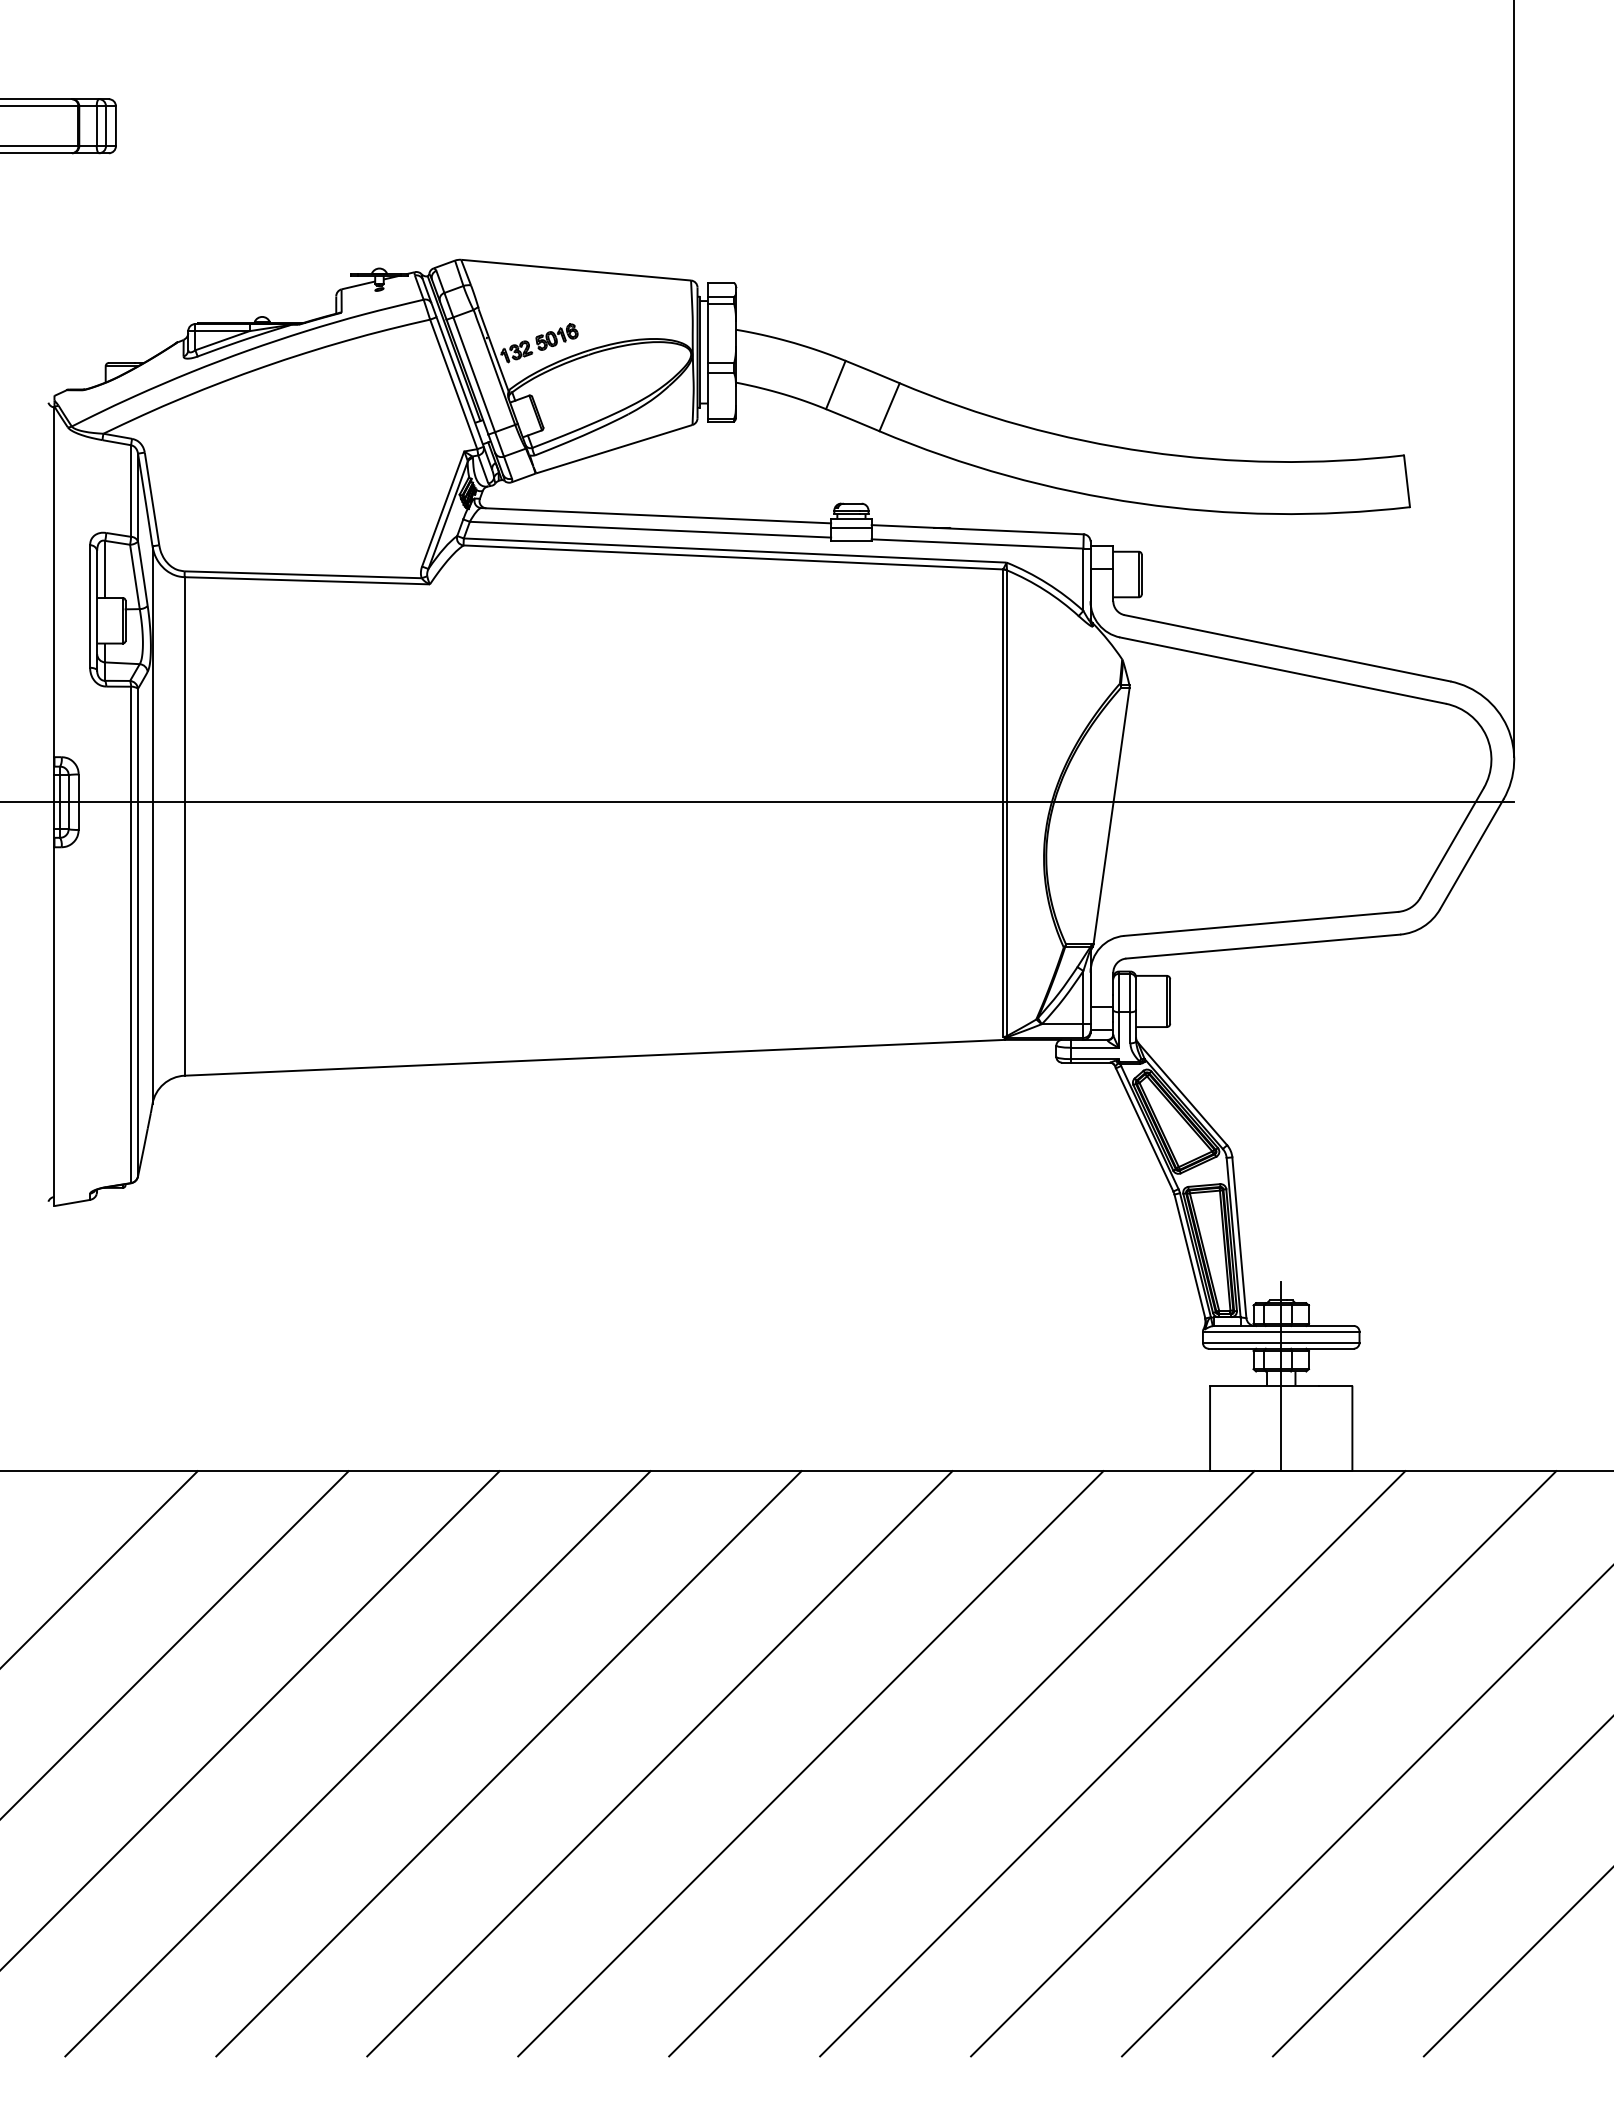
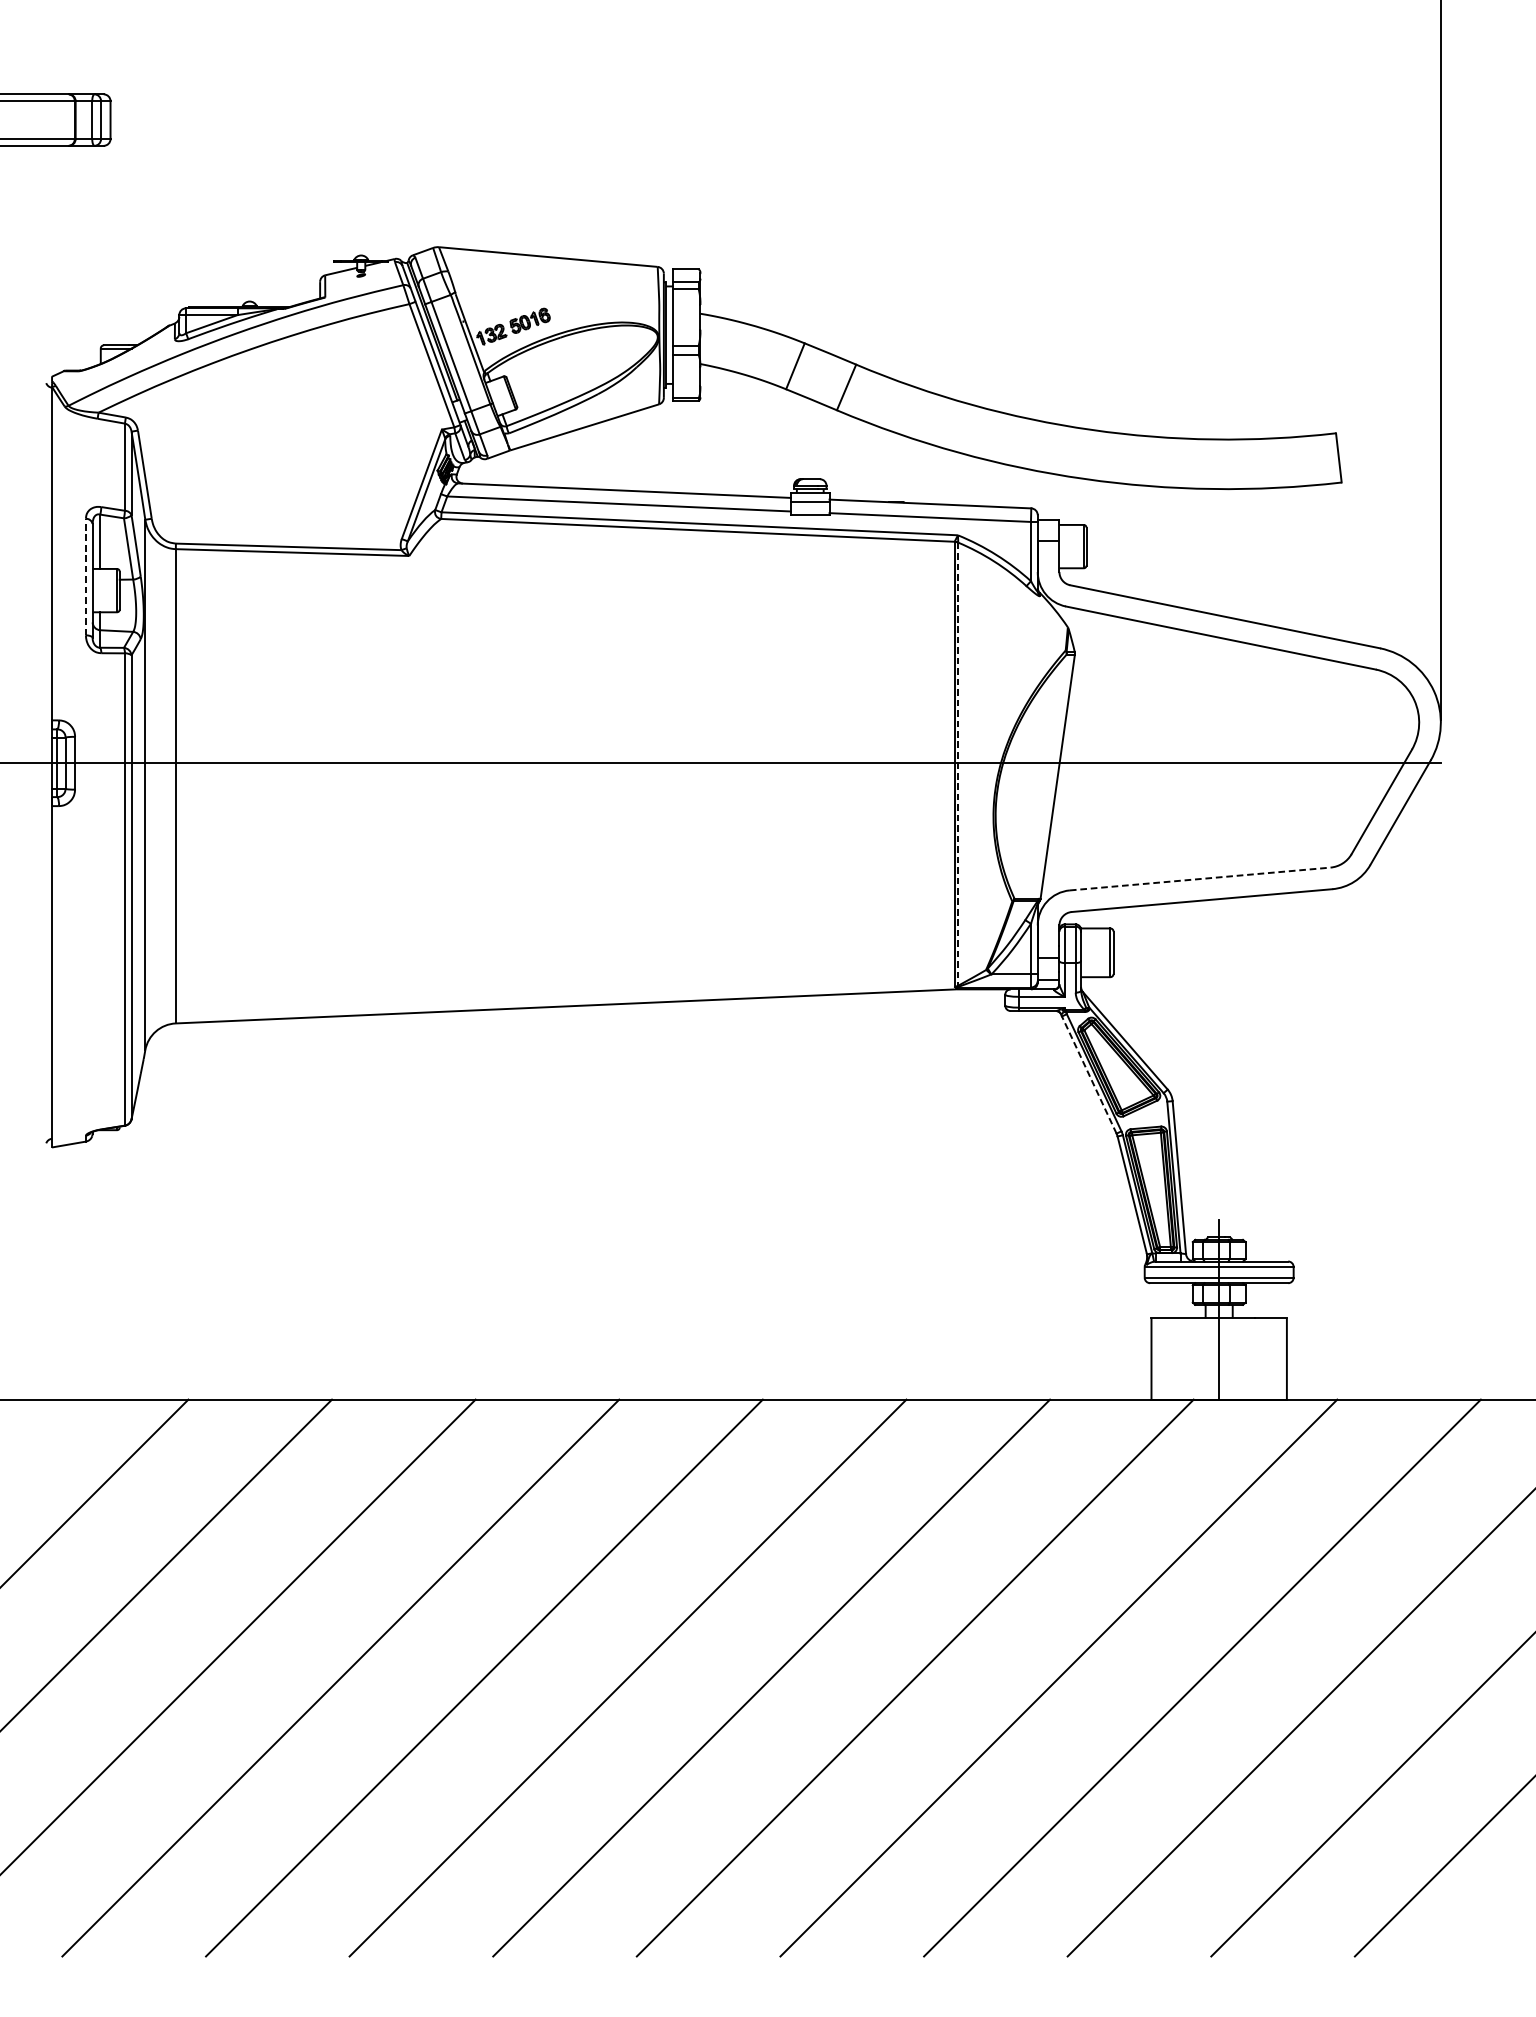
line: (90, 605) -> (86, 576), solid -> dashed
line: (1007, 803) -> (958, 764), solid -> dashed
line: (1261, 923) -> (1200, 878), solid -> dashed
line: (1144, 1129) -> (1089, 1074), solid -> dashed

